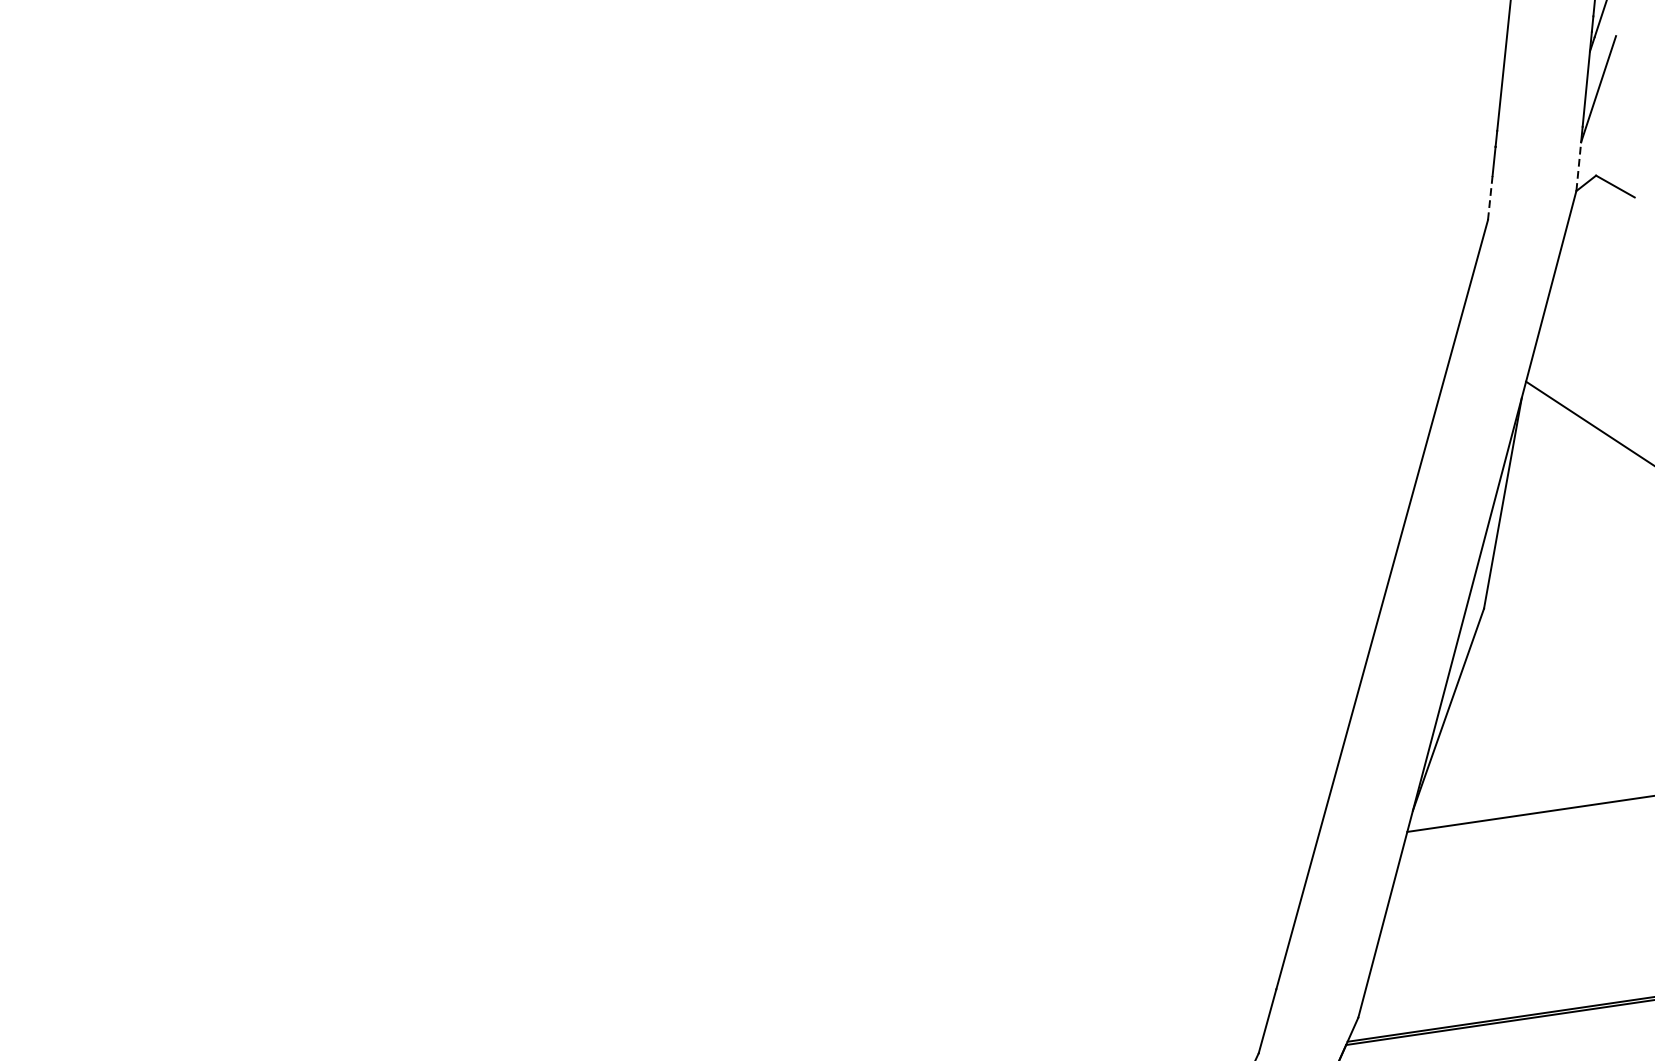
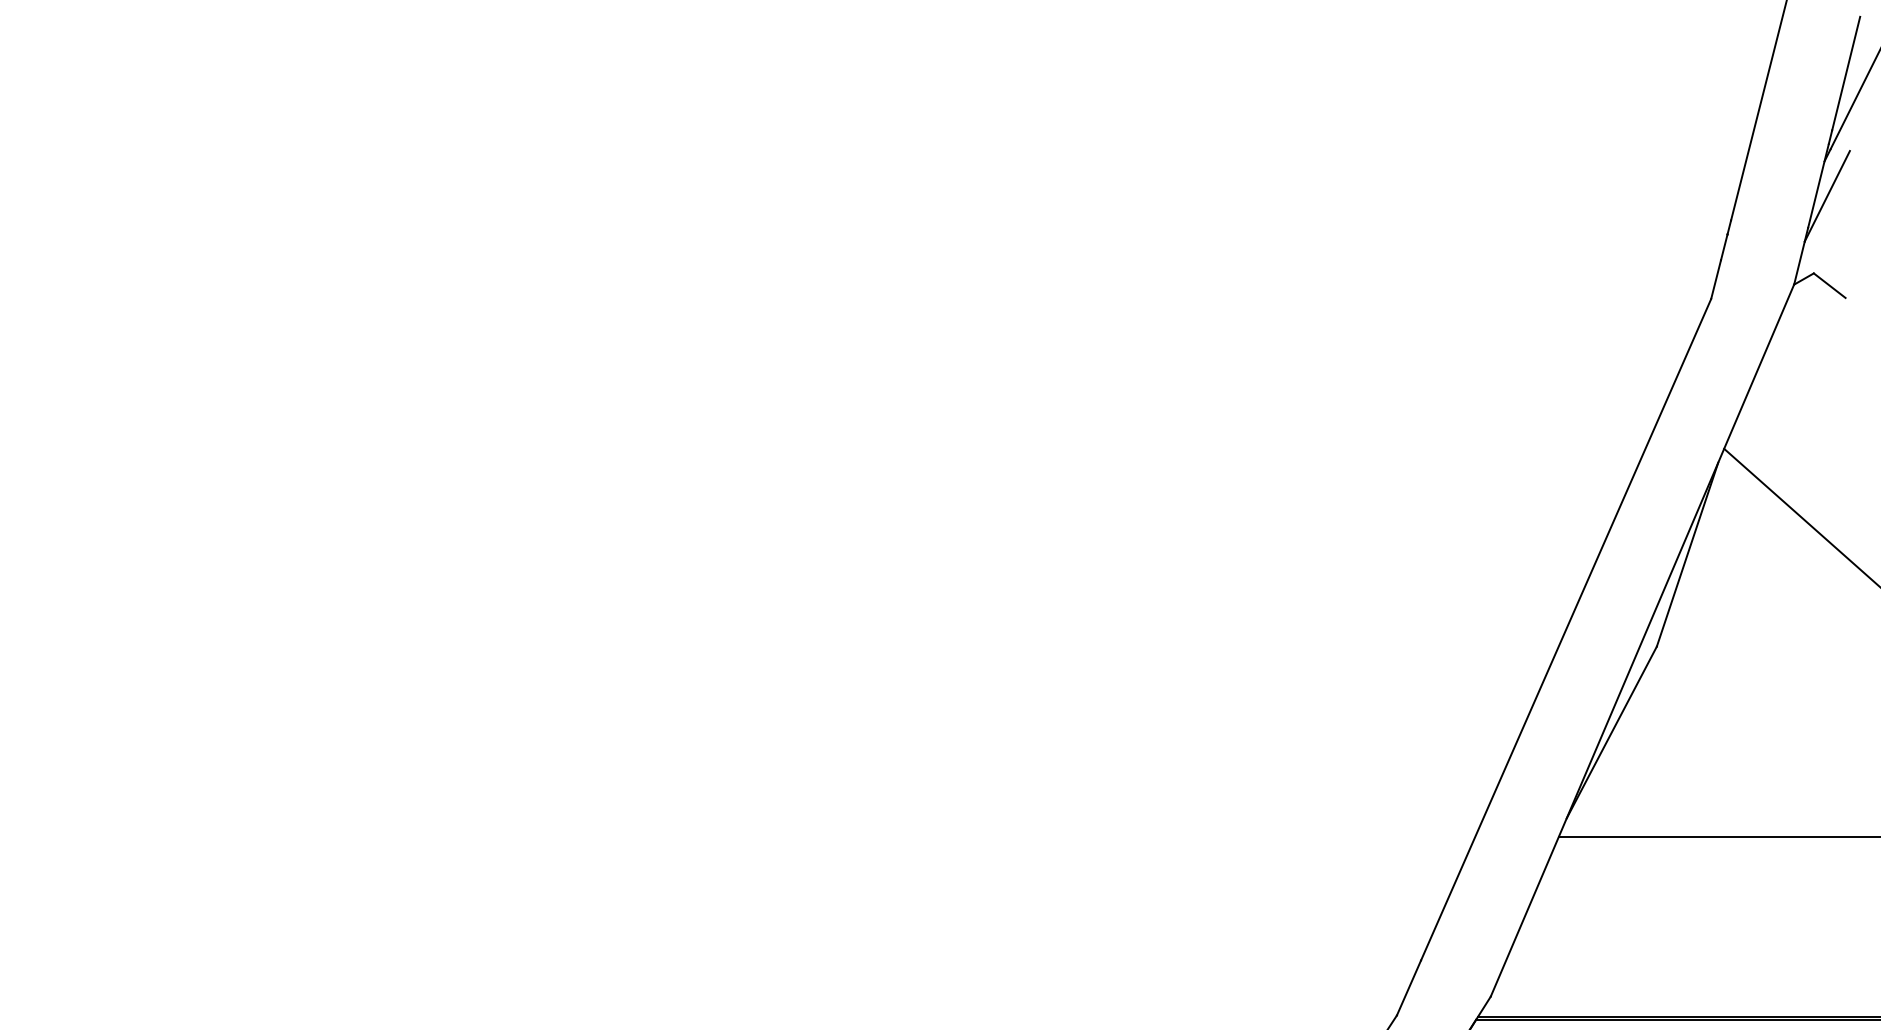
line: (1578, 166) -> (1799, 262), dashed -> solid
line: (1490, 197) -> (1716, 279), dashed -> solid

